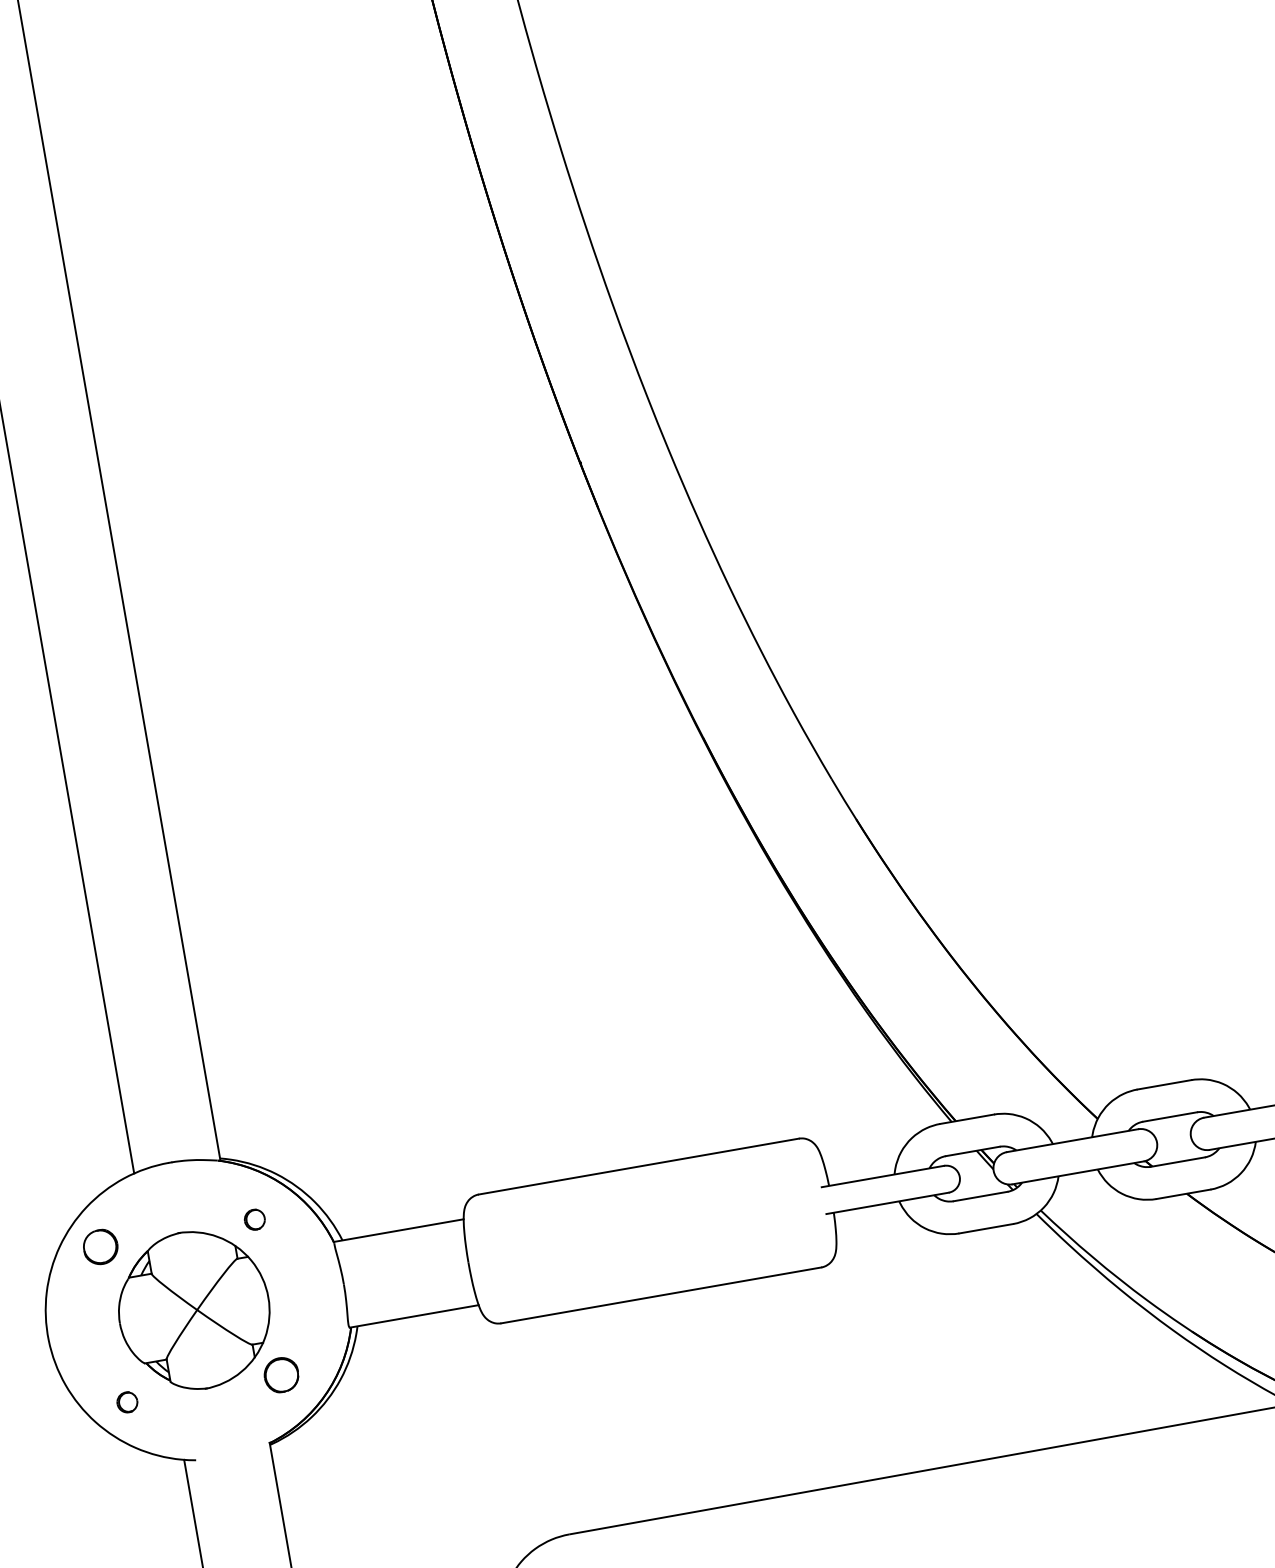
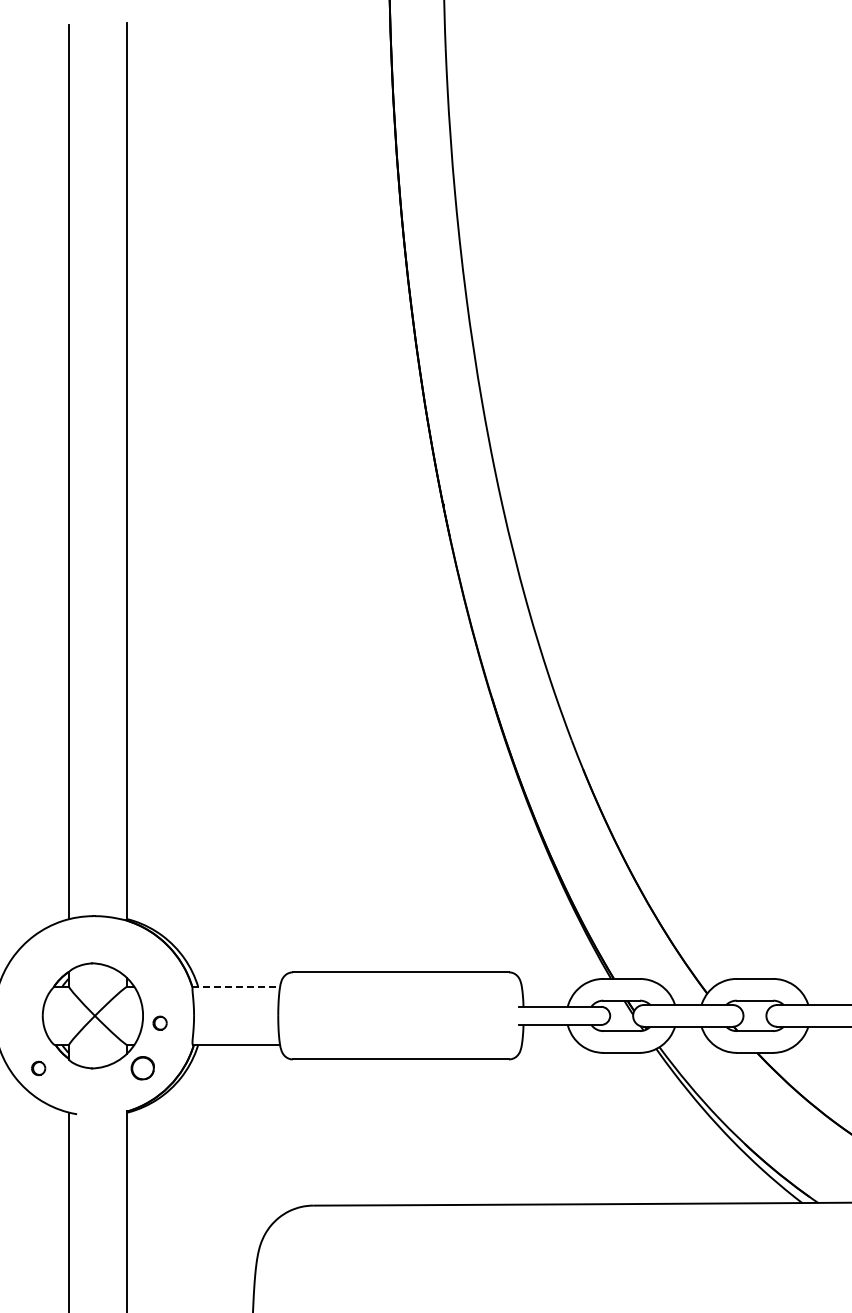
part: (253, 1218) -> (159, 1022), moved
line: (399, 1229) -> (236, 986), solid -> dashed
part: (100, 1247) -> (38, 963), removed

